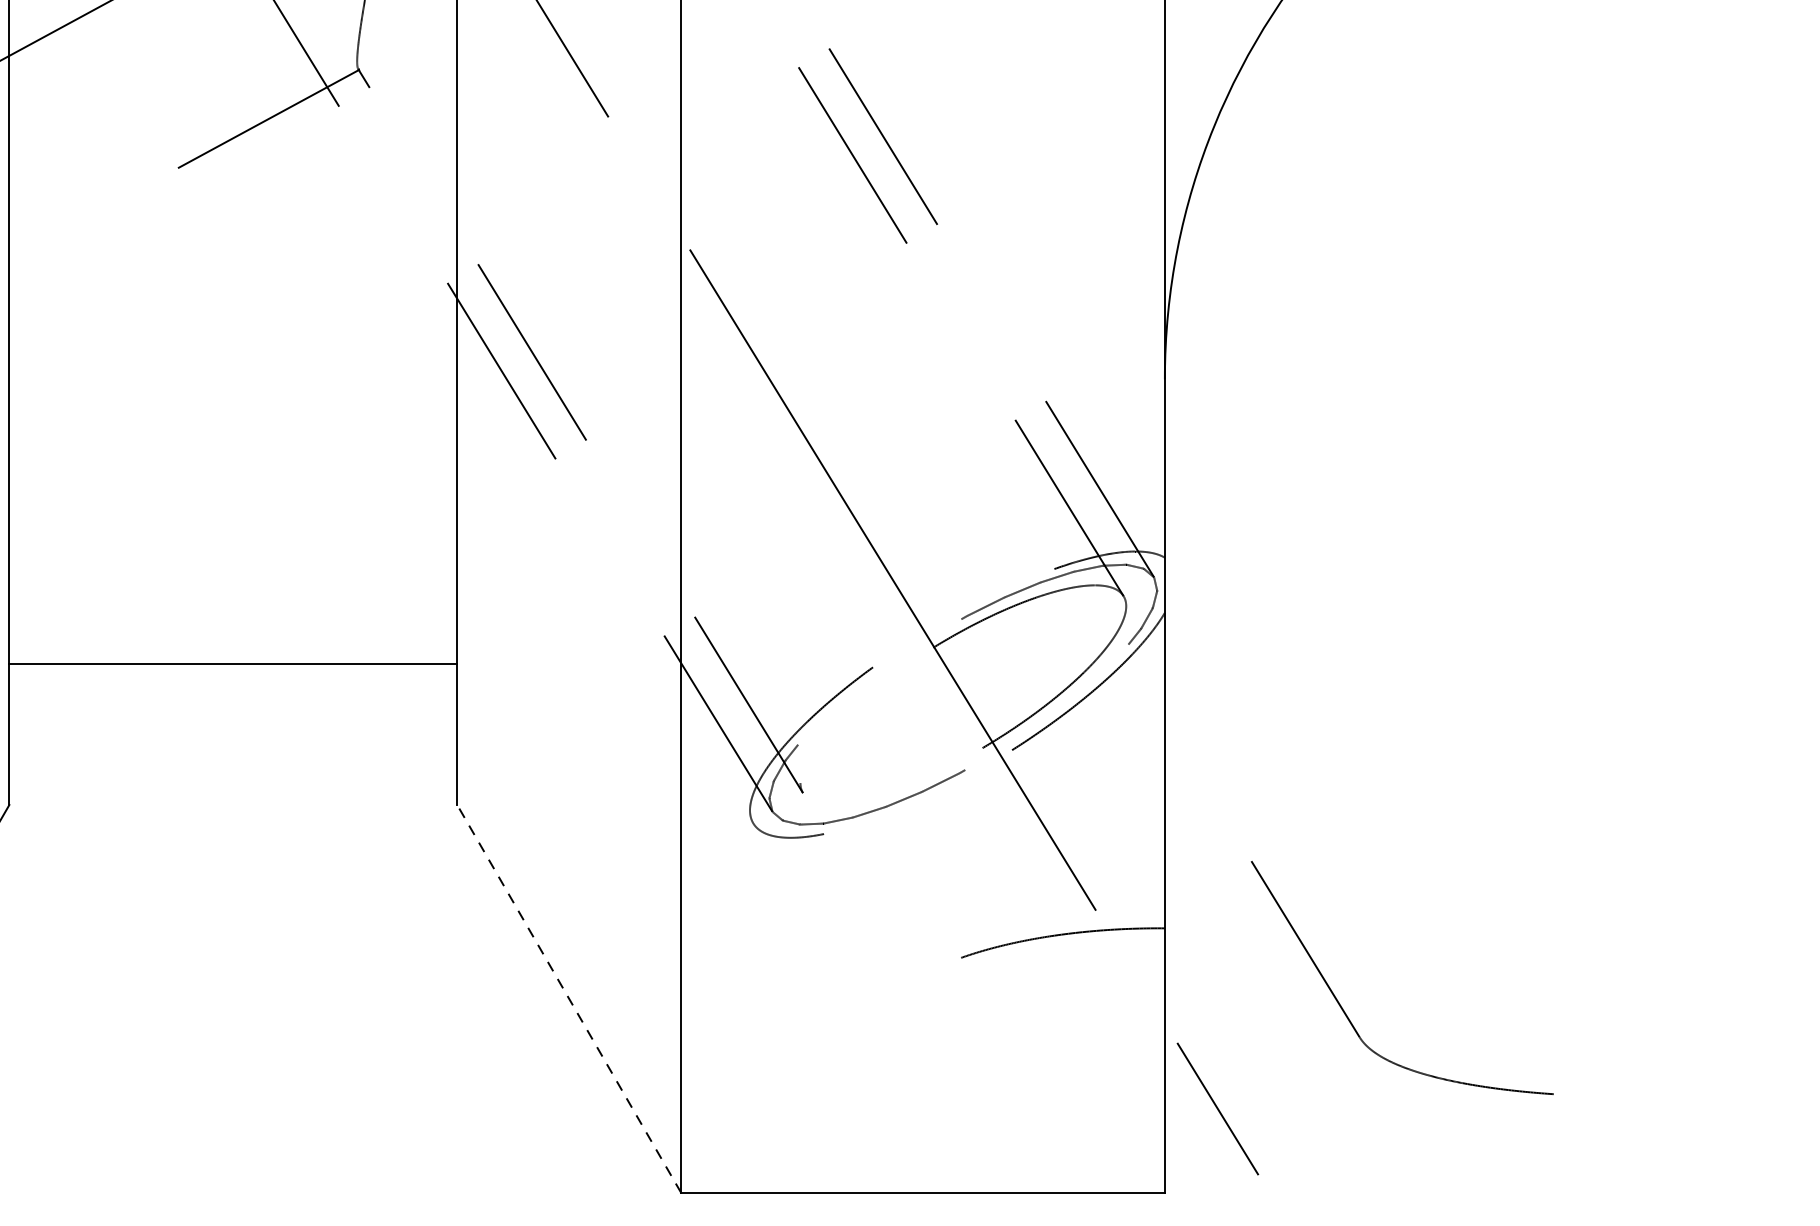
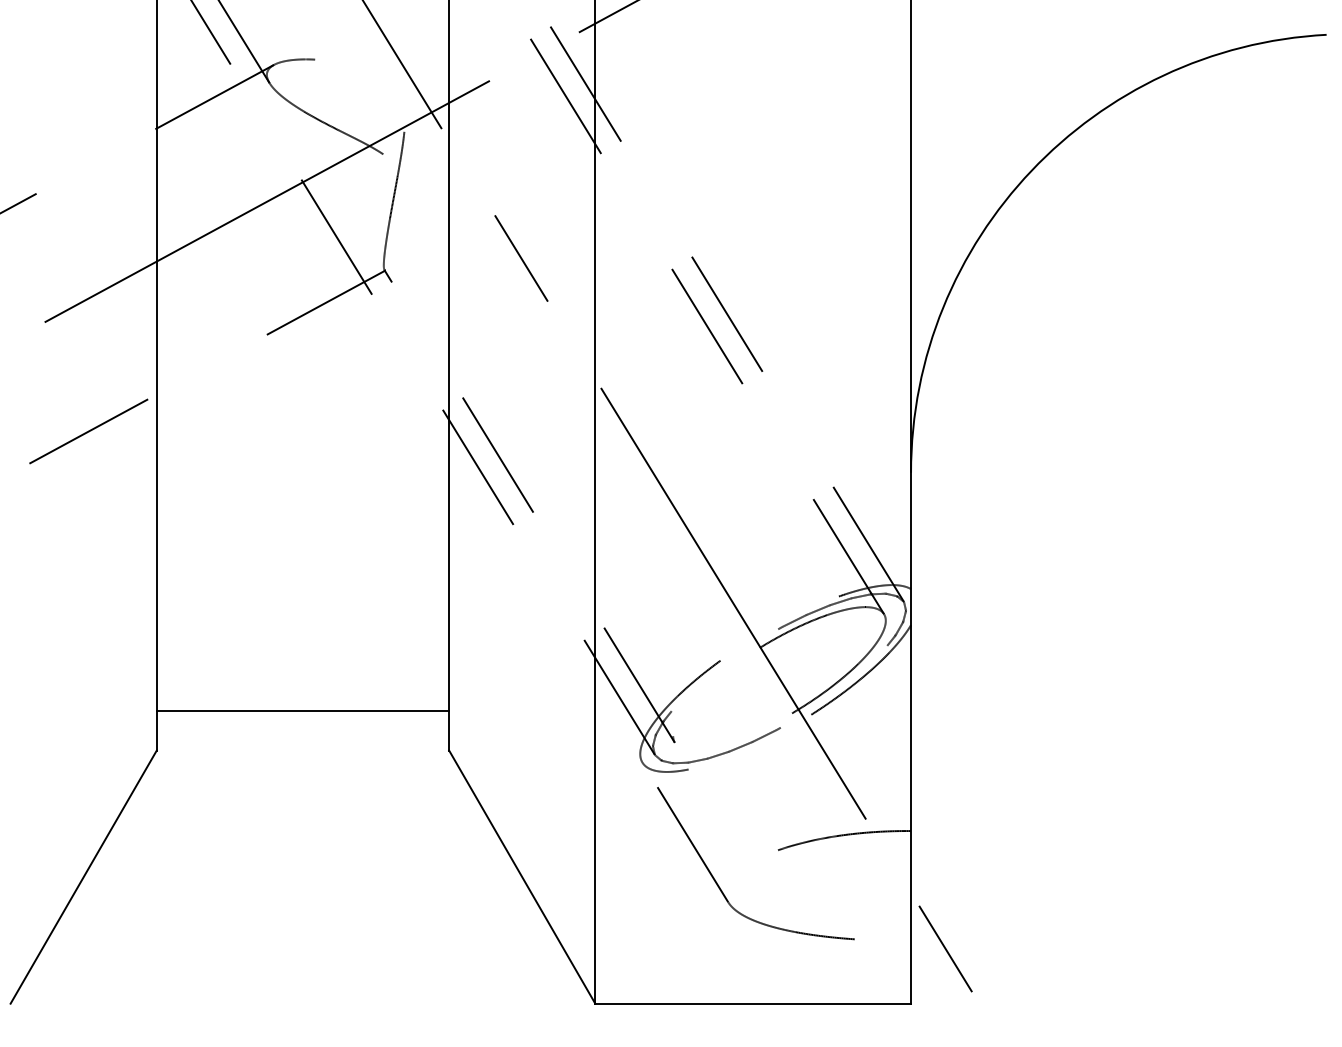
line: (232, 664) -> (302, 711), moved
line: (568, 997) -> (521, 876), dashed -> solid
part: (1346, 1011) -> (719, 885), moved

